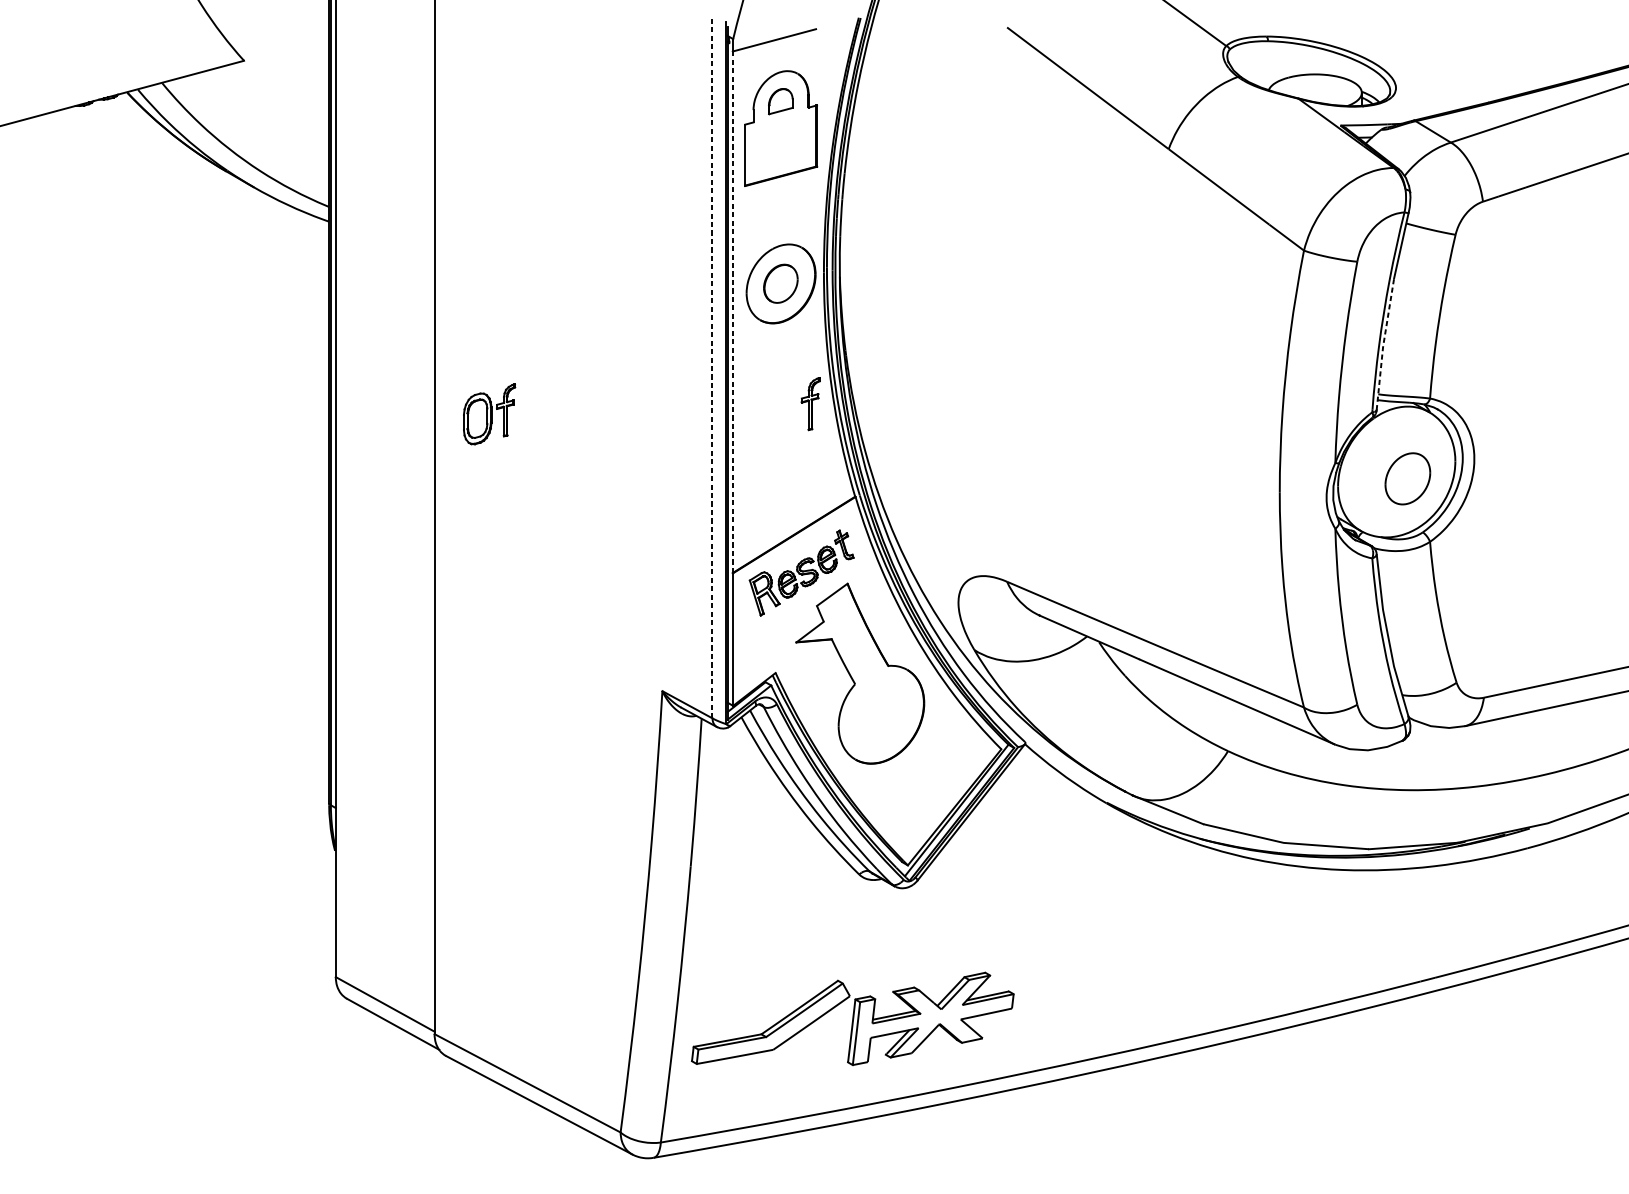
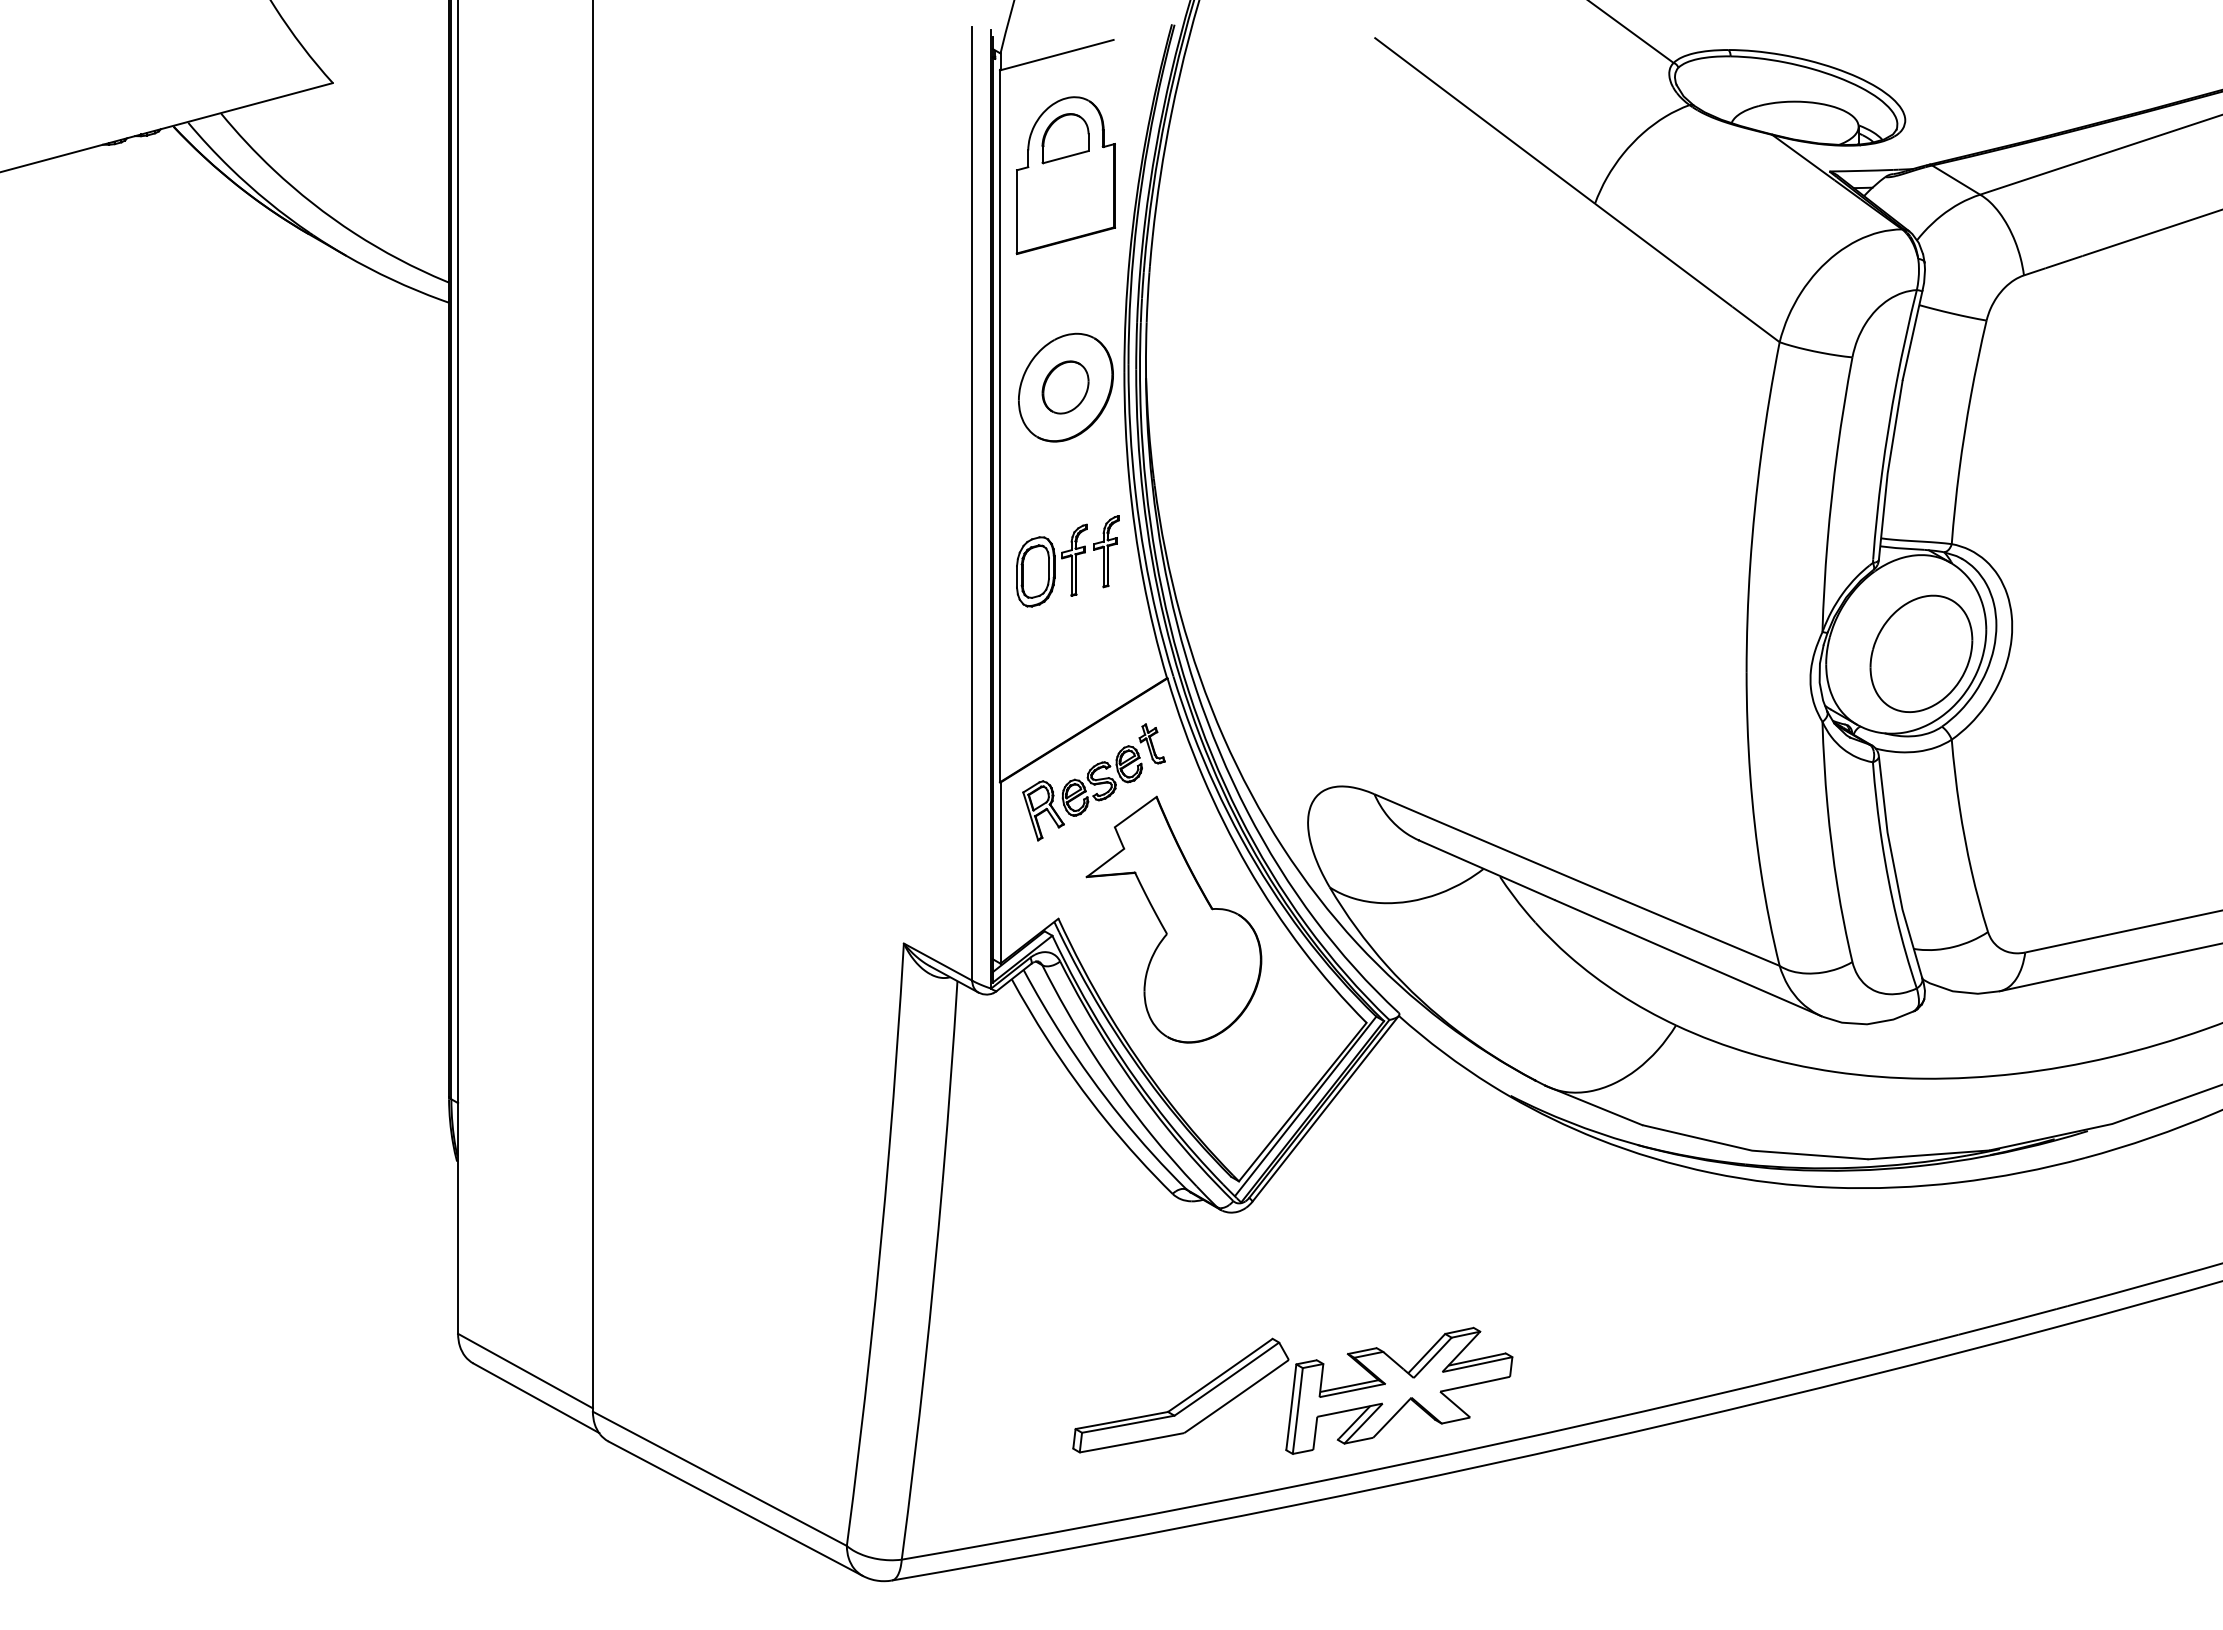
part: (780, 101) -> (1065, 138), size x1.43
line: (733, 311) -> (1000, 425), dashed -> solid
line: (1383, 343) -> (1888, 469), dashed -> solid
line: (712, 368) -> (972, 503), dashed -> solid
part: (489, 414) -> (1051, 565), moved
part: (1407, 478) -> (1921, 653), size x1.67
part: (852, 1018) -> (1292, 1390), moved

